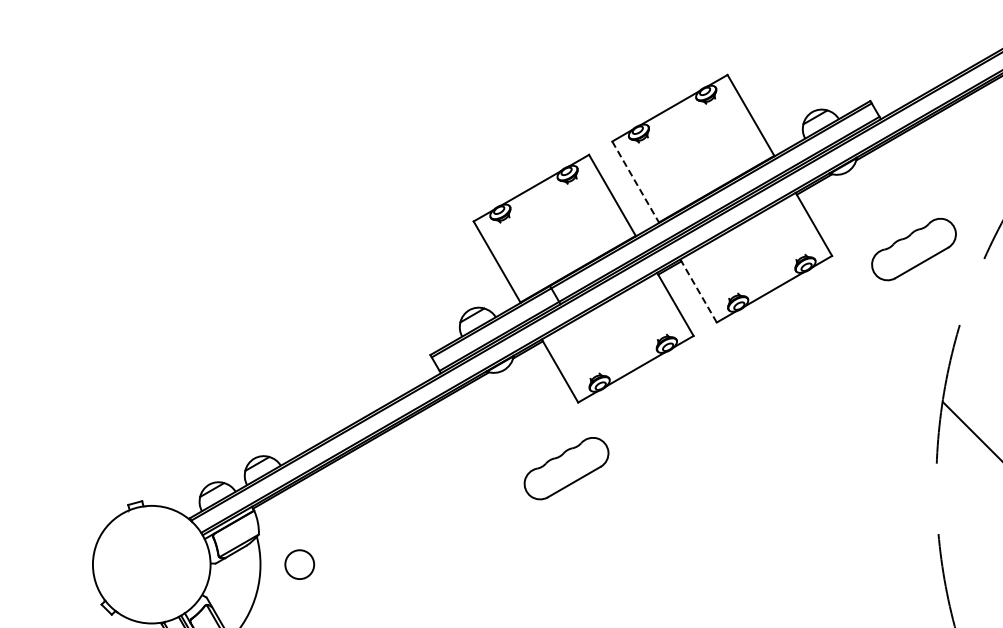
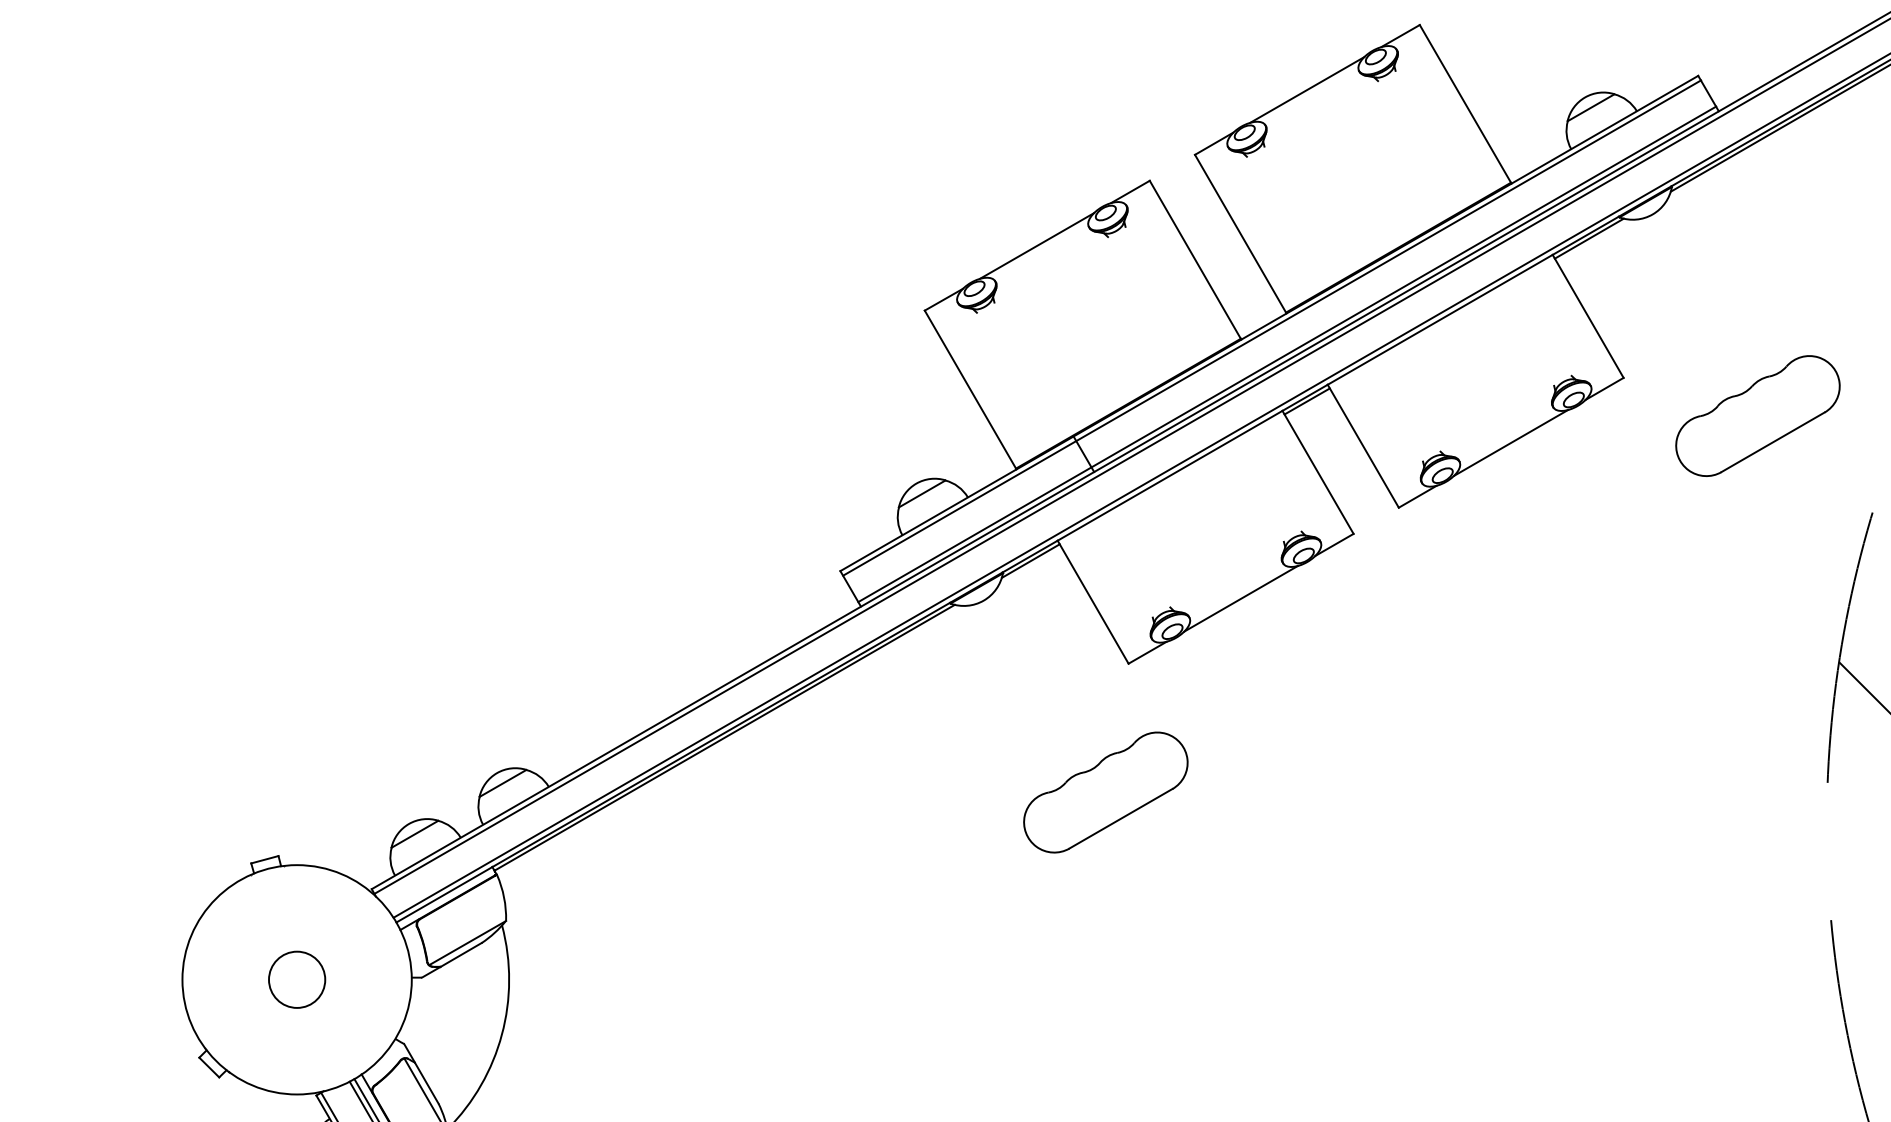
line: (635, 182) -> (1240, 234), dashed -> solid
part: (913, 249) -> (1756, 416), moved
line: (698, 291) -> (1363, 447), dashed -> solid
circle: (299, 564) -> (296, 979), moved

